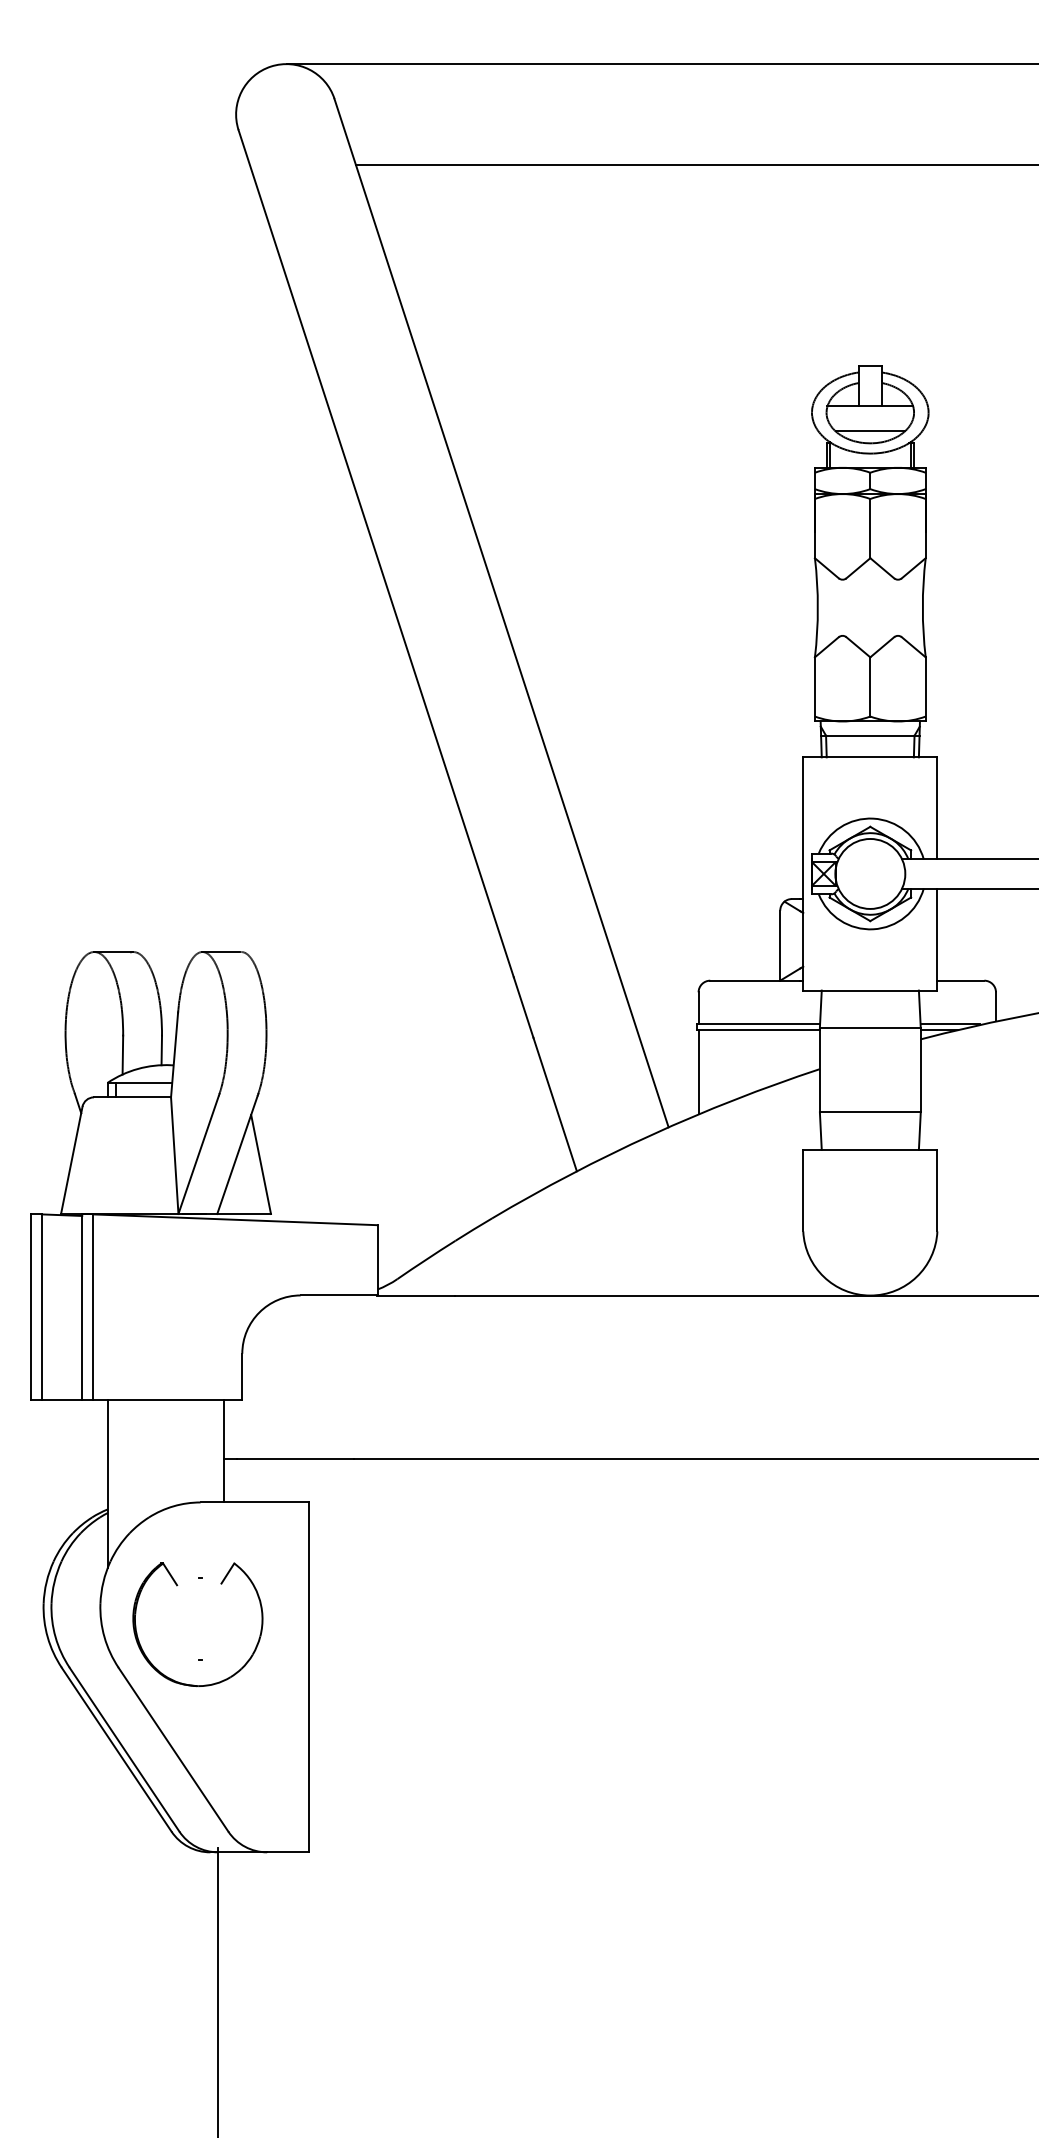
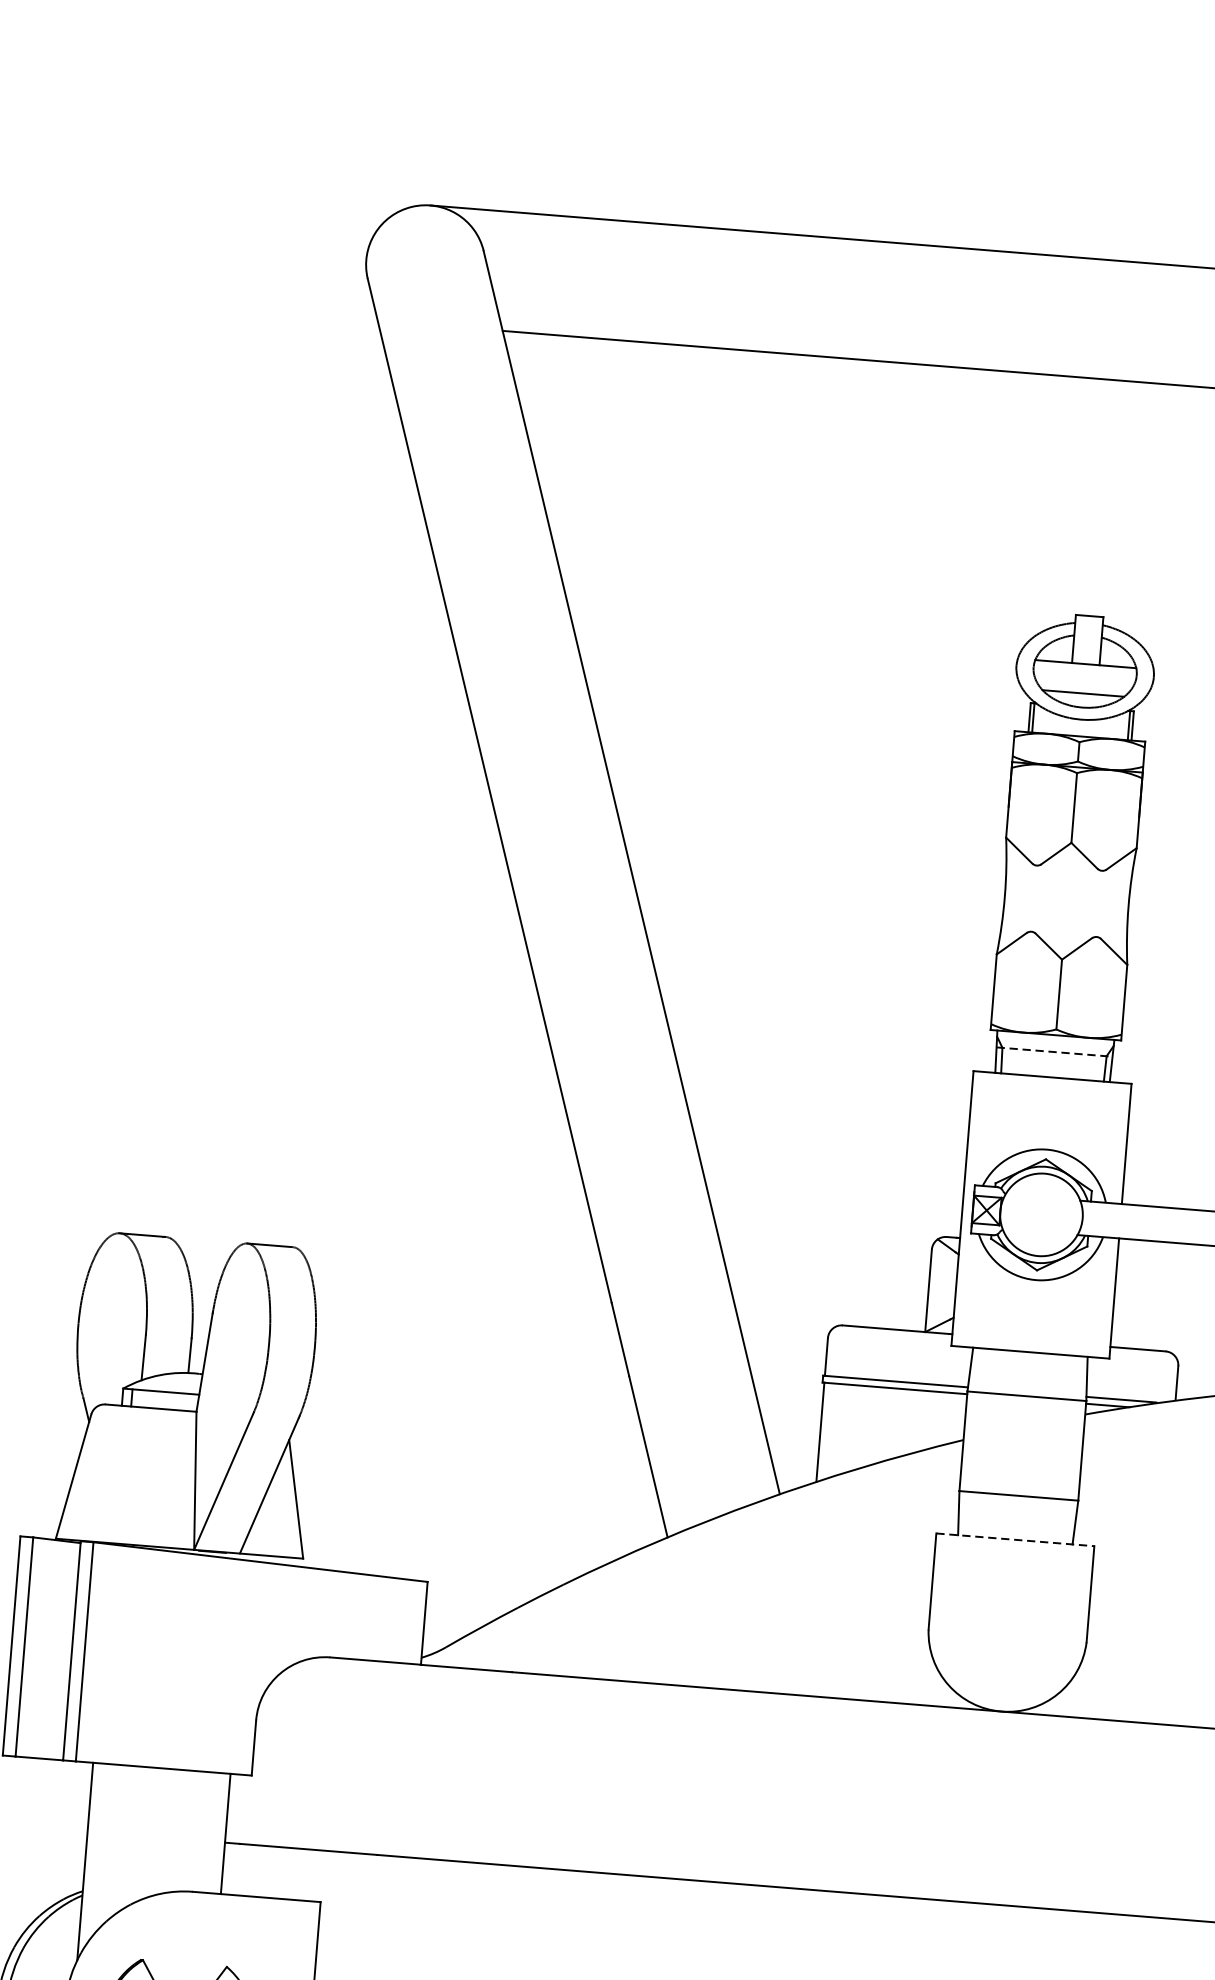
line: (870, 735) -> (1054, 1051), solid -> dashed
line: (870, 1149) -> (1015, 1539), solid -> dashed

